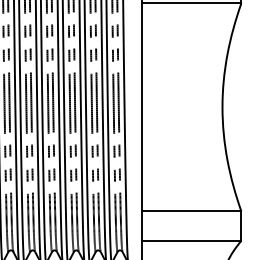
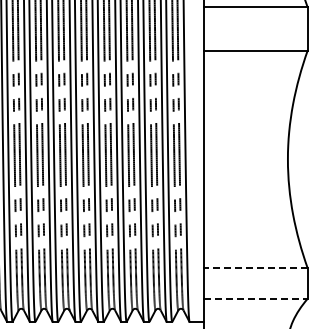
line: (191, 211) -> (255, 268), solid -> dashed
line: (191, 240) -> (255, 298), solid -> dashed

